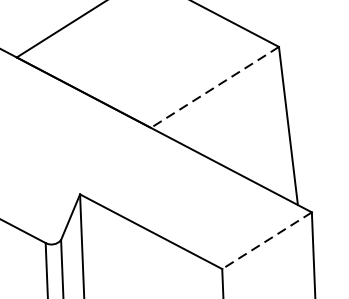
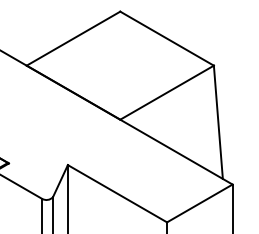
line: (214, 87) -> (166, 92), dashed -> solid
line: (266, 240) -> (199, 203), dashed -> solid

